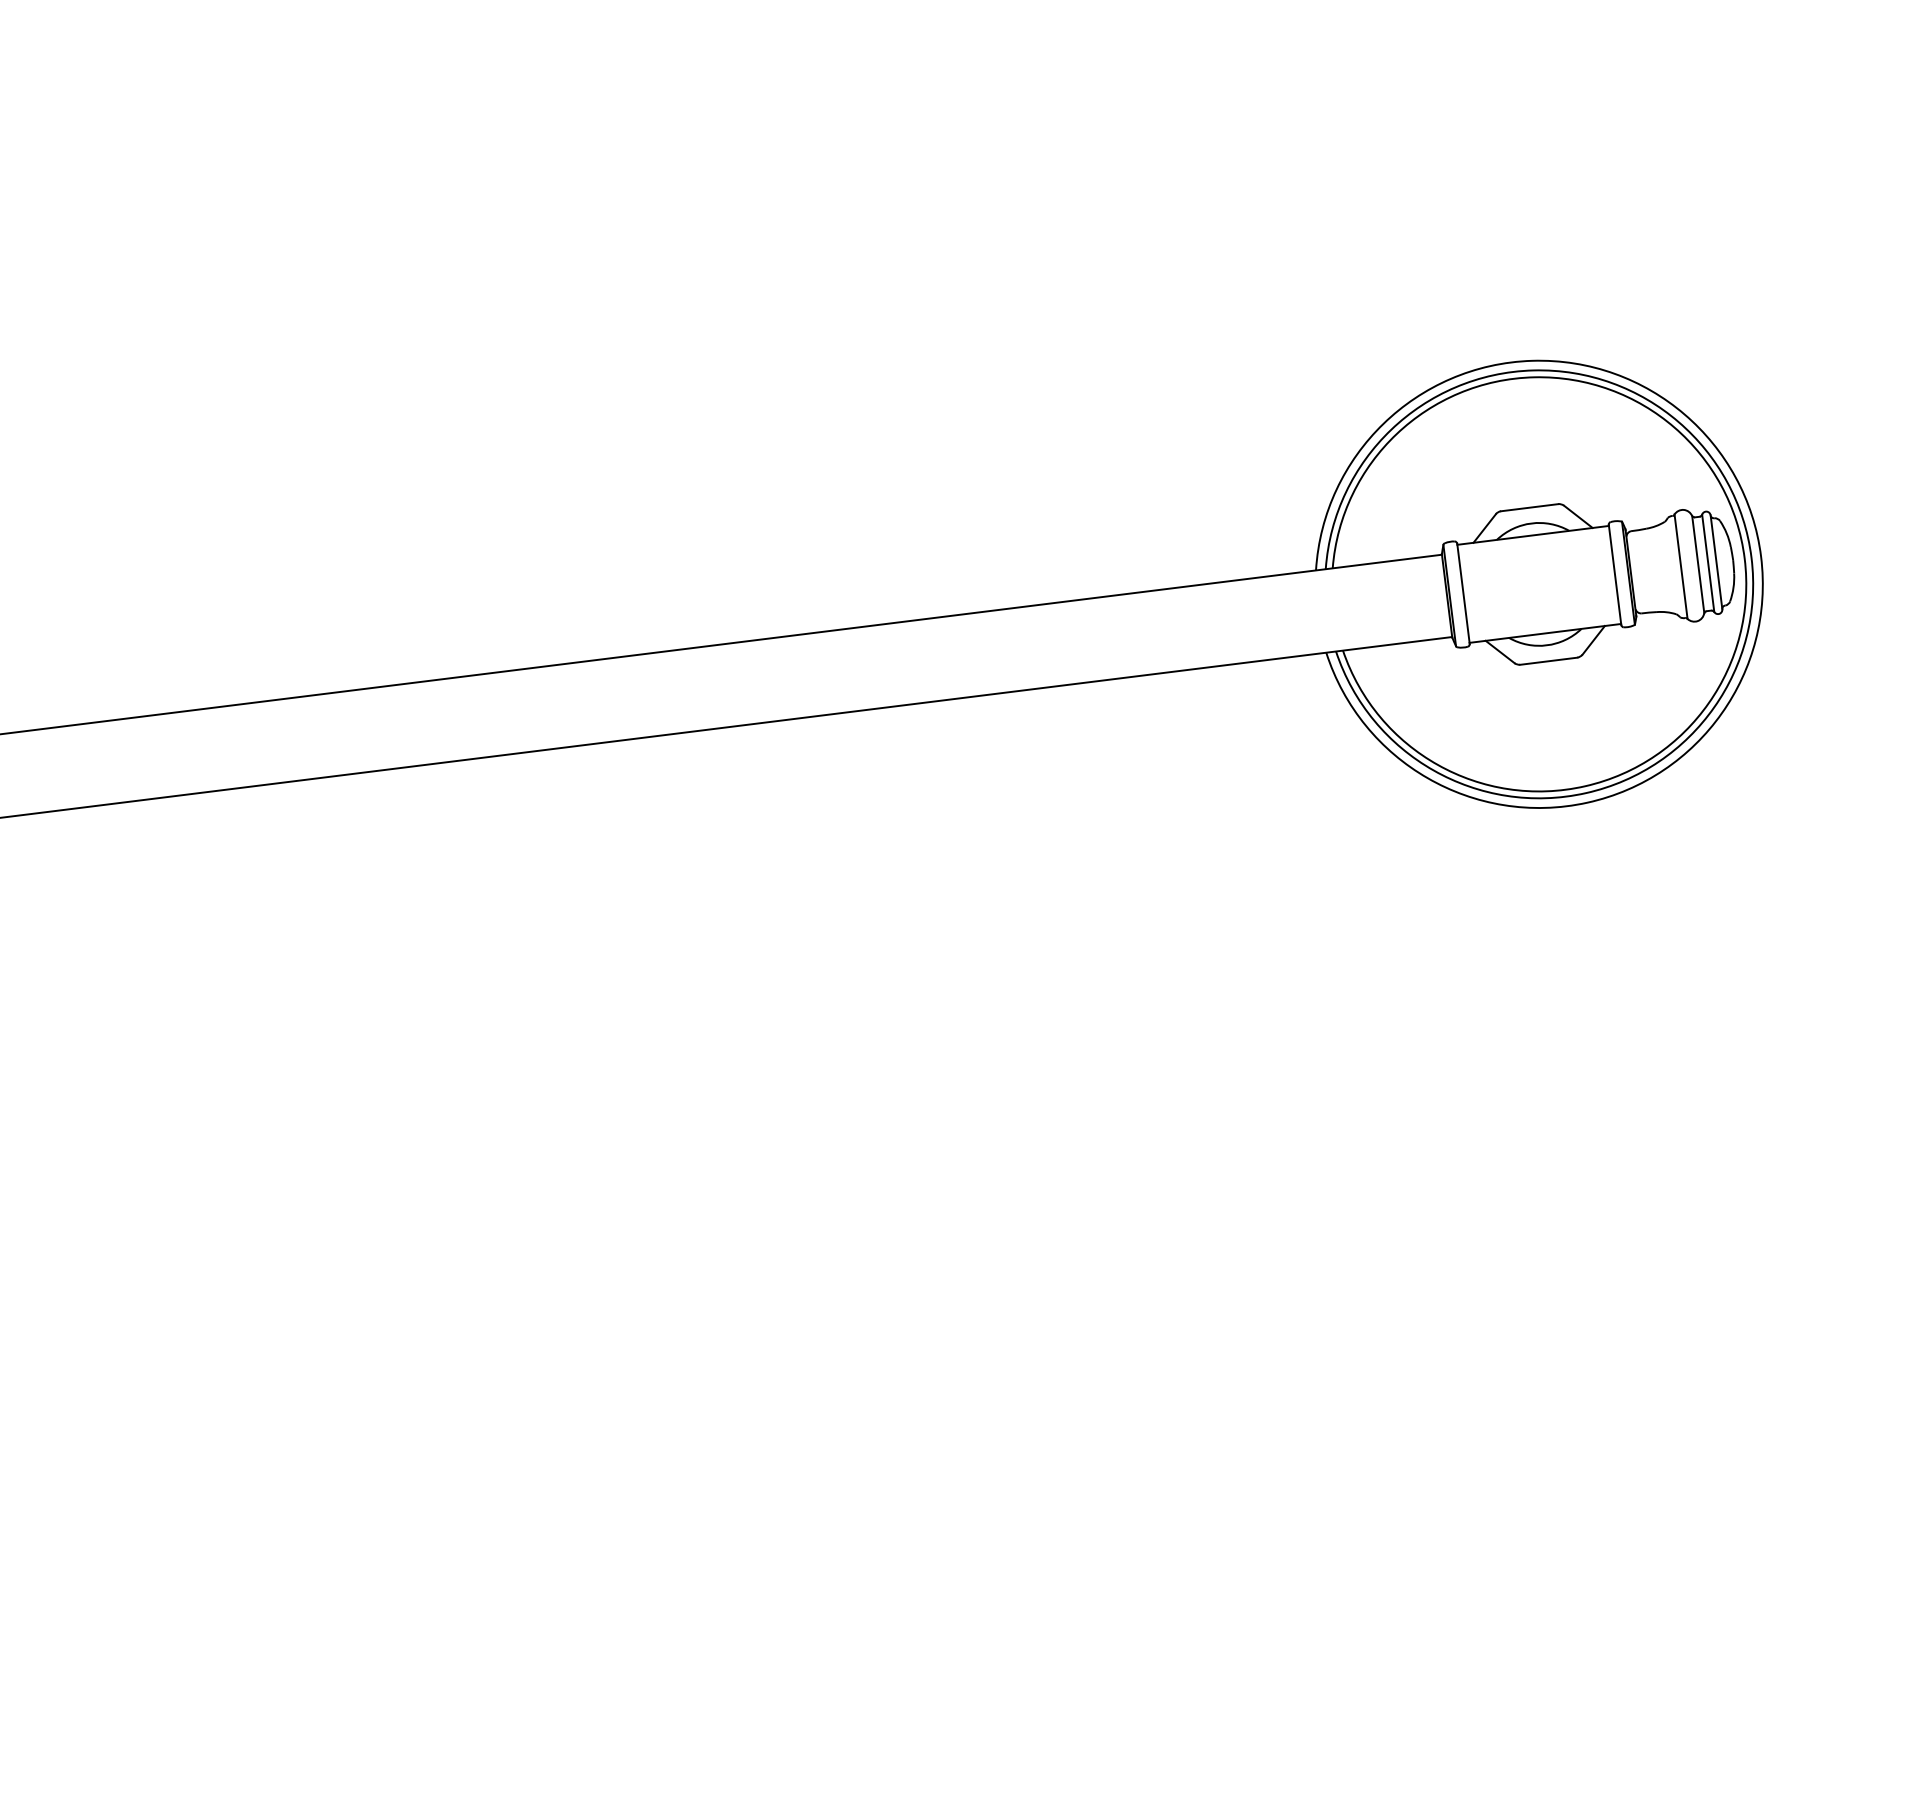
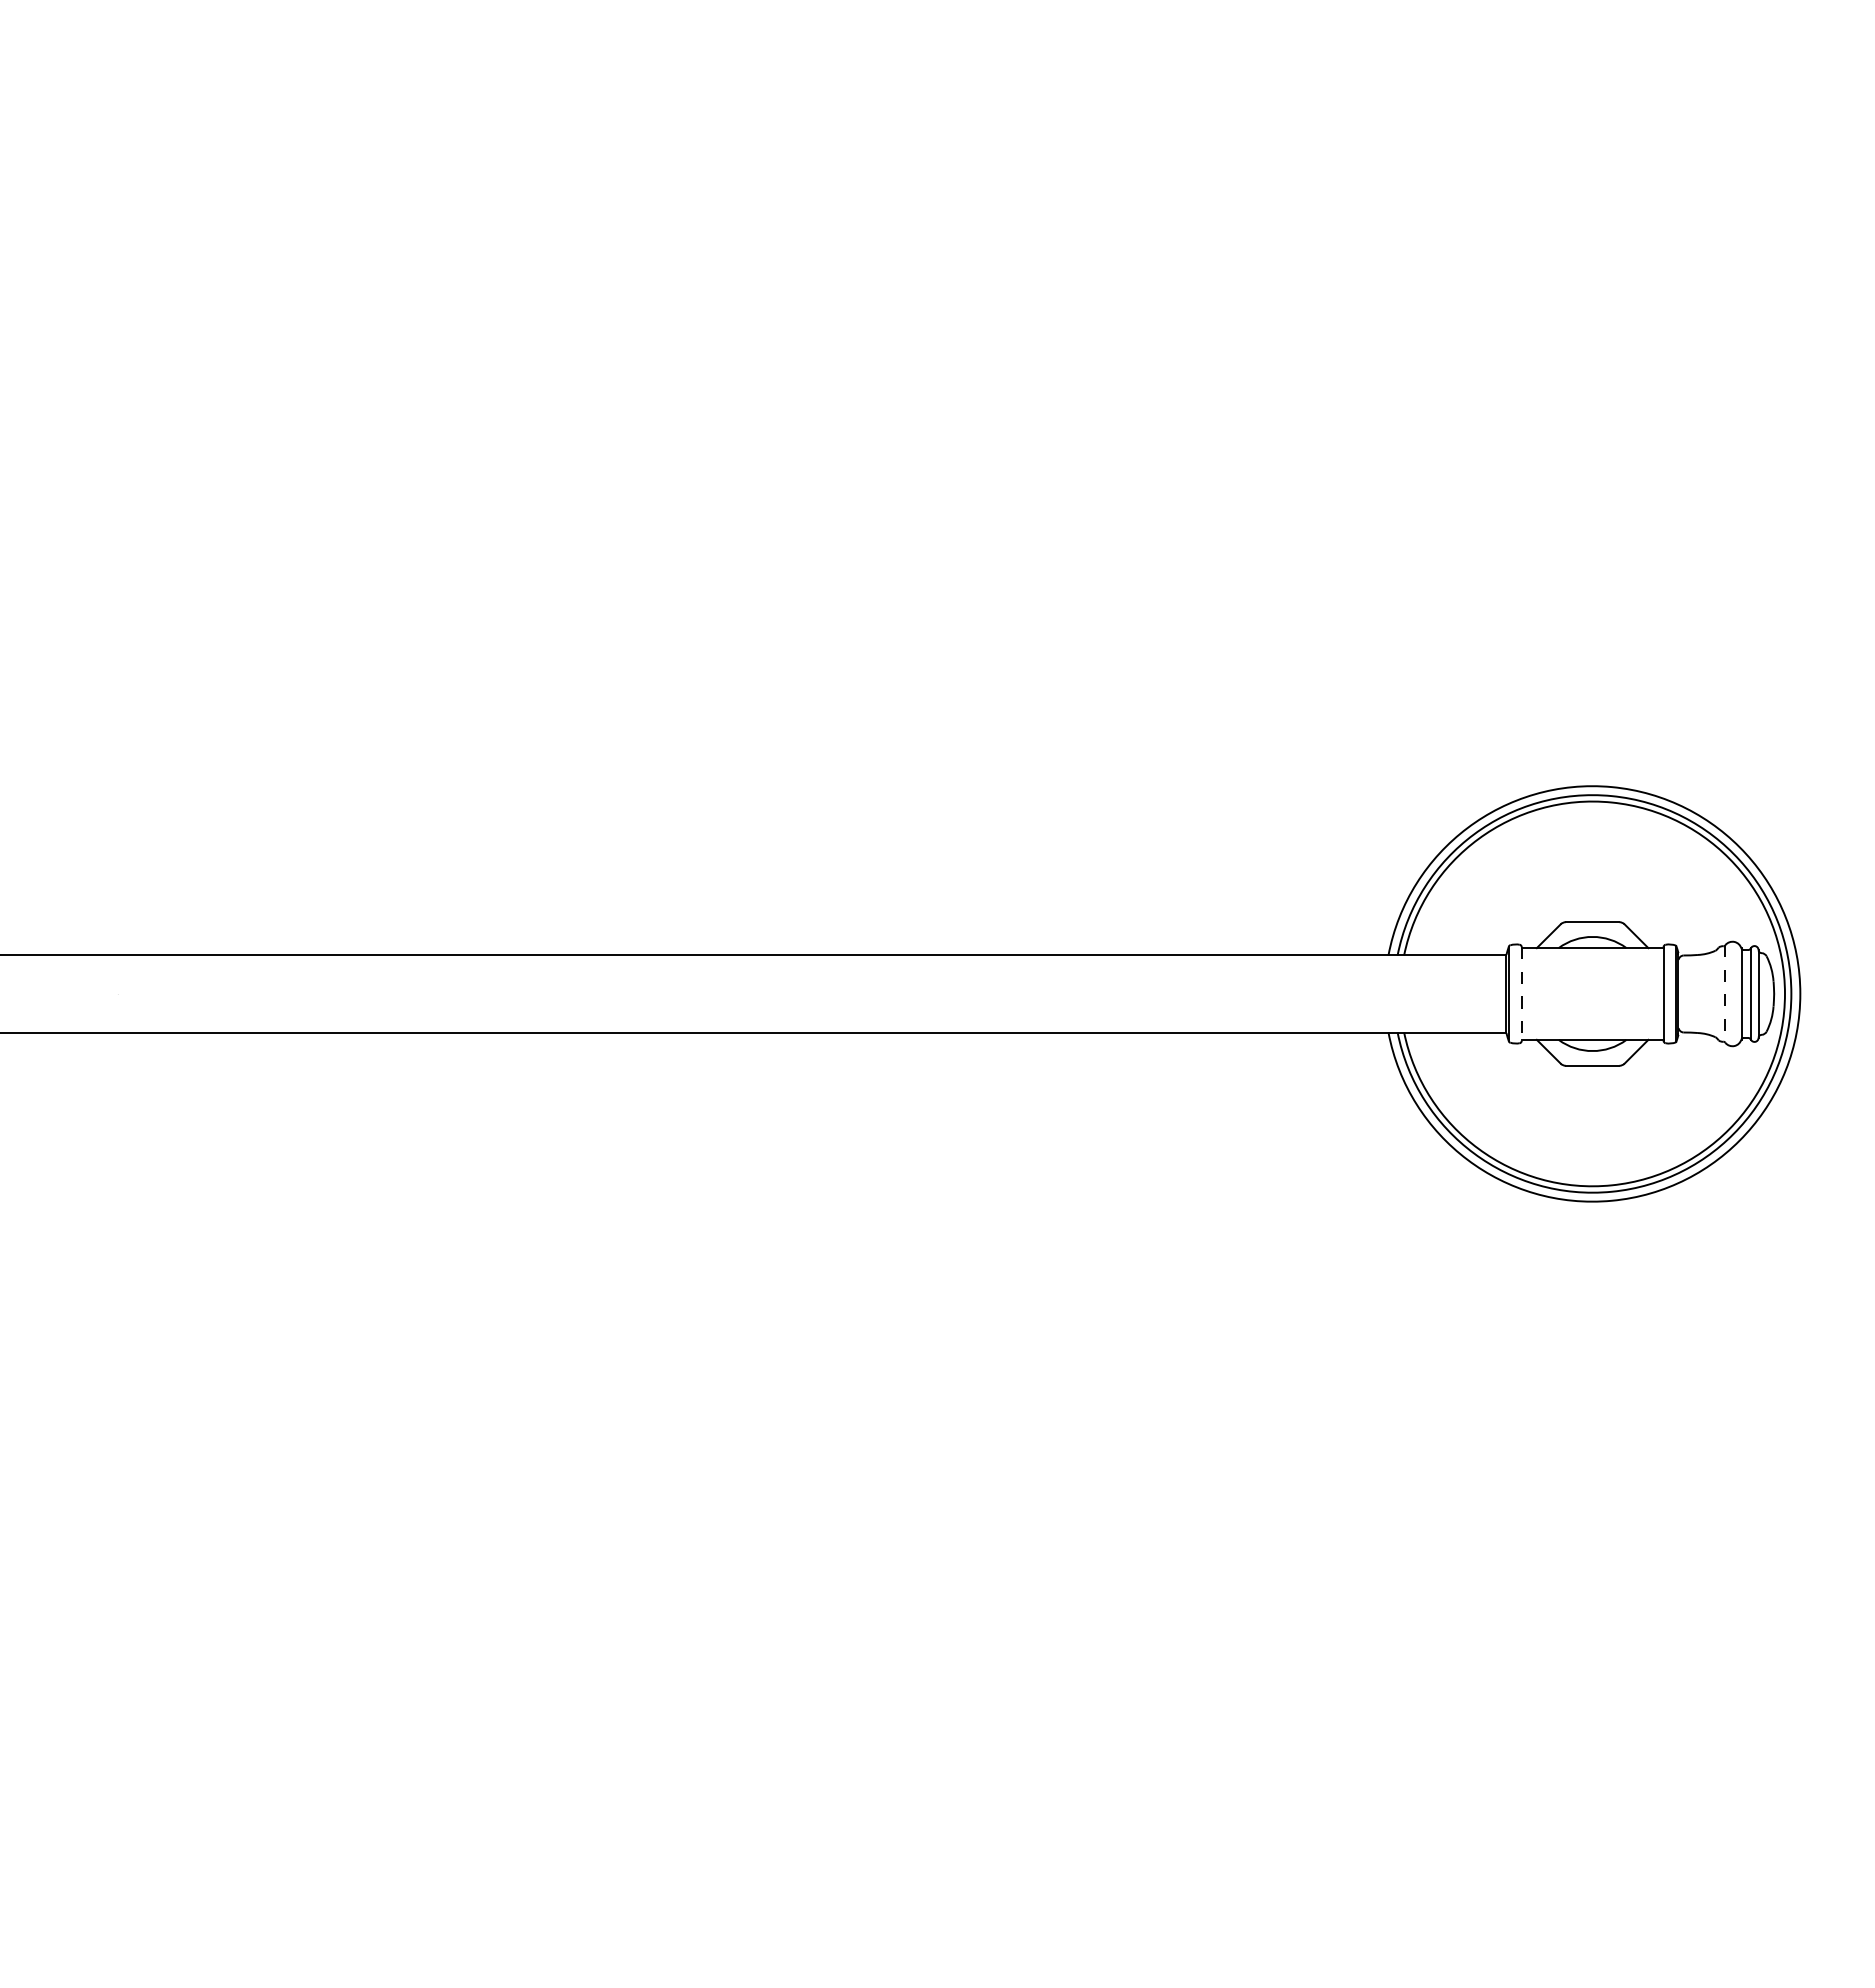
line: (1681, 567) -> (1725, 994), solid -> dashed
line: (1463, 594) -> (1521, 994), solid -> dashed

